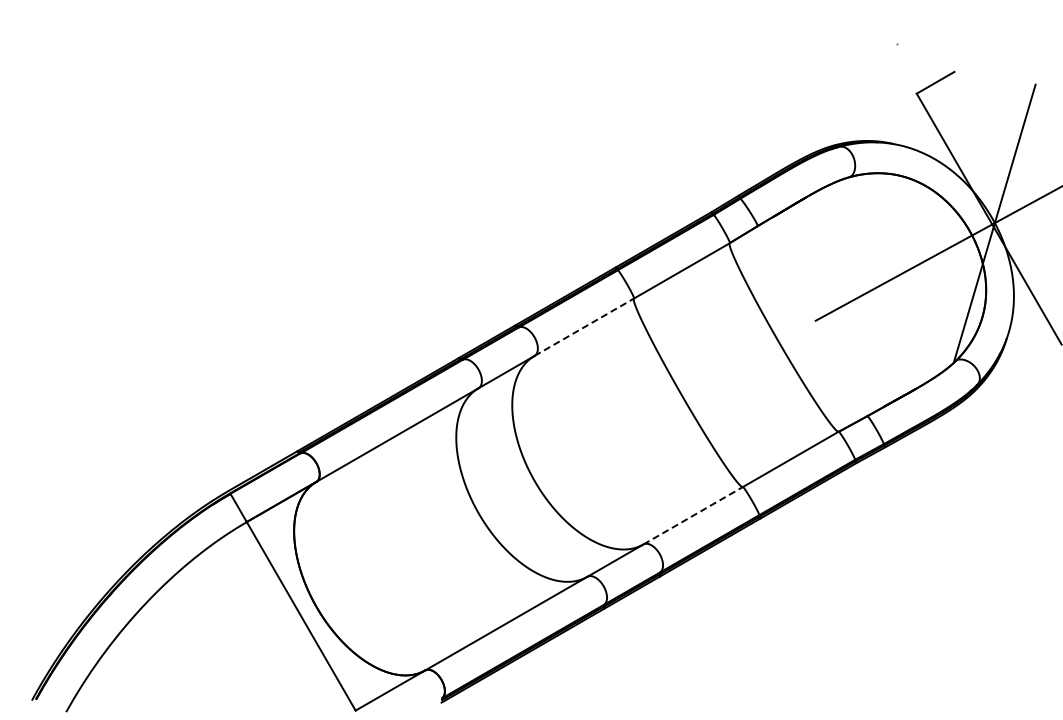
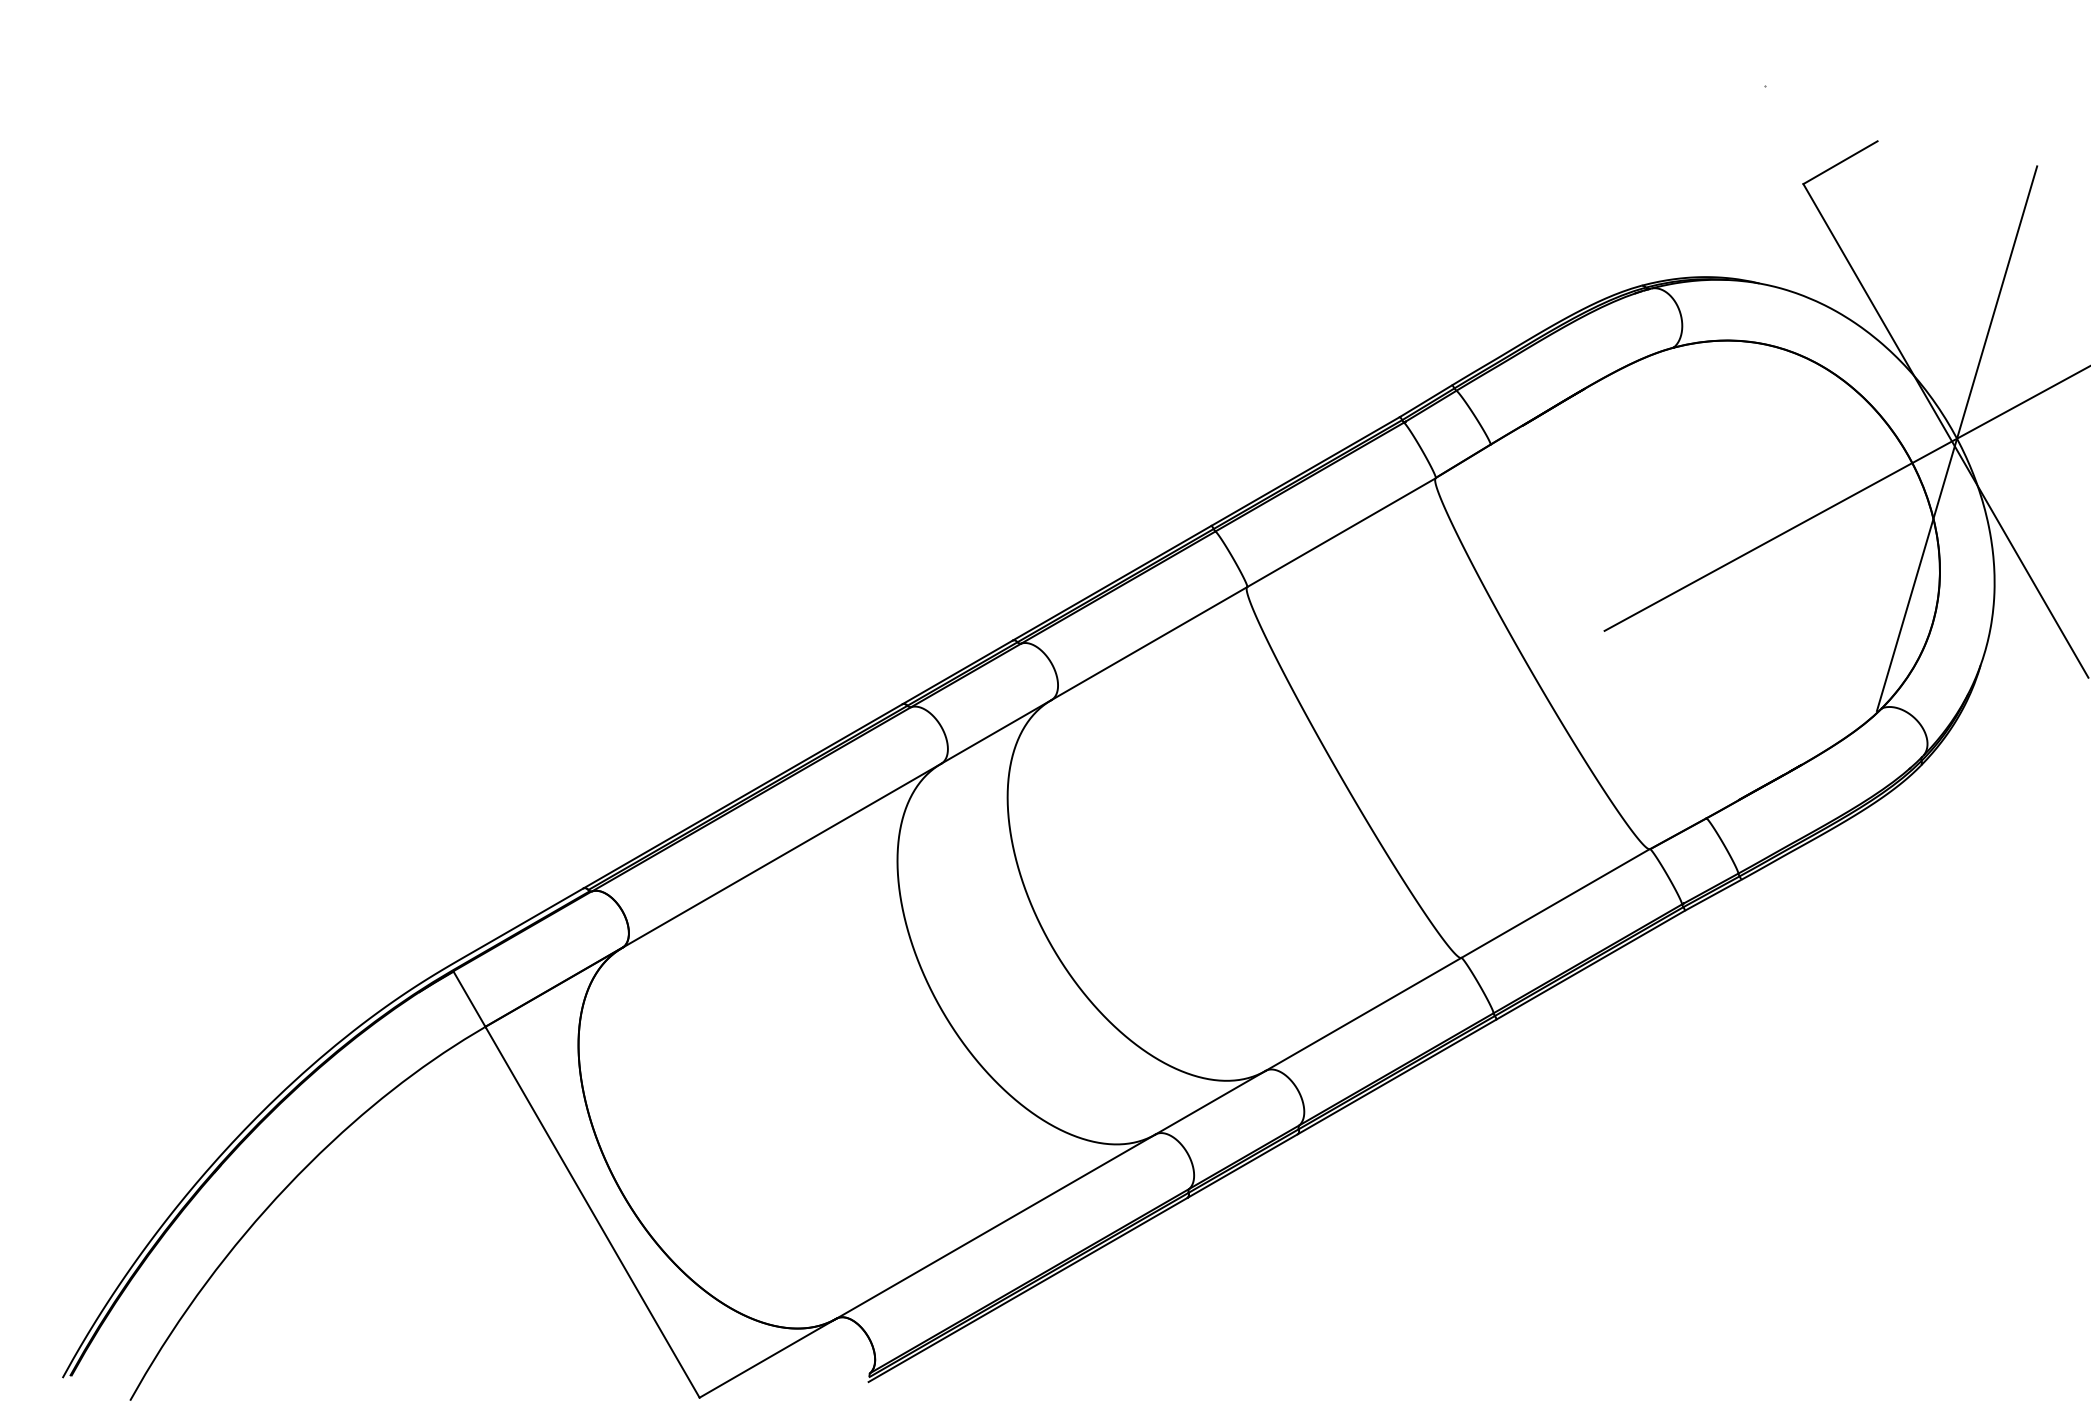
line: (584, 327) -> (1149, 644), dashed -> solid
line: (693, 515) -> (1364, 1013), dashed -> solid

